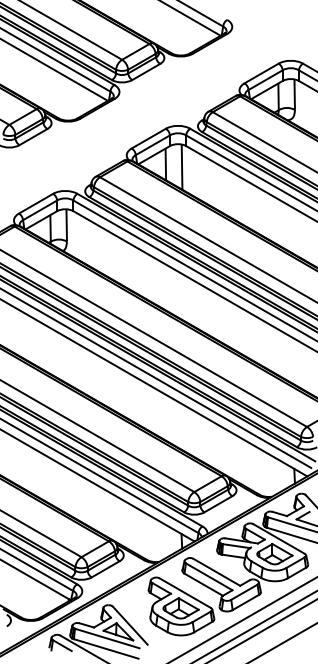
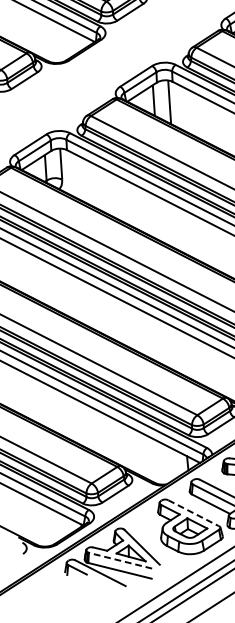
line: (185, 593) -> (193, 513), solid -> dashed
line: (107, 638) -> (120, 560), solid -> dashed

